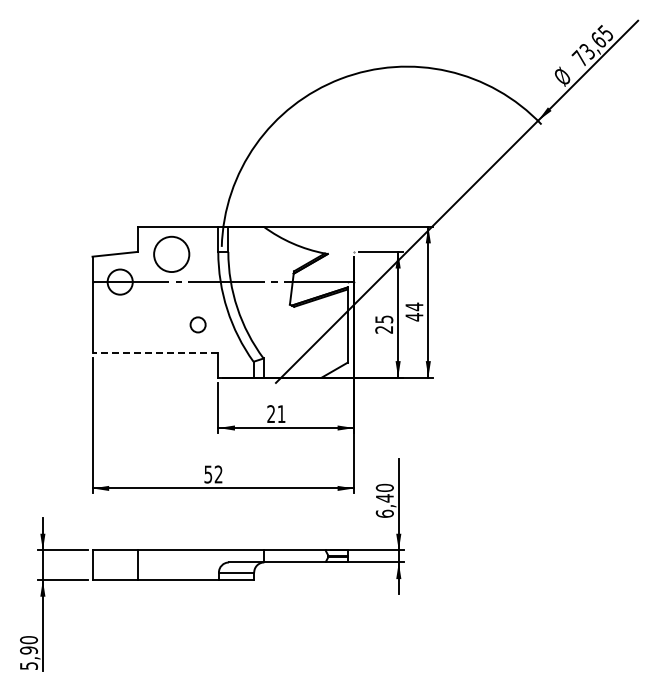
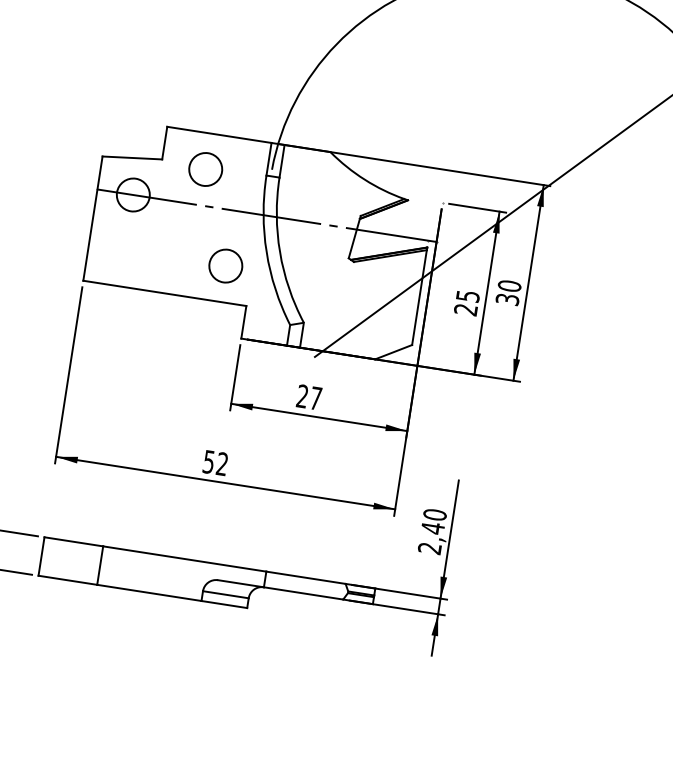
circle: (171, 254) -> (205, 169), size x0.71
text: (414, 311) -> (508, 292), 44 -> 30
circle: (197, 324) -> (224, 265), size x1.67
line: (155, 352) -> (164, 293), dashed -> solid
text: (281, 413) -> (315, 397), 21 -> 27
text: (384, 513) -> (429, 547), 6,40 -> 2,40

